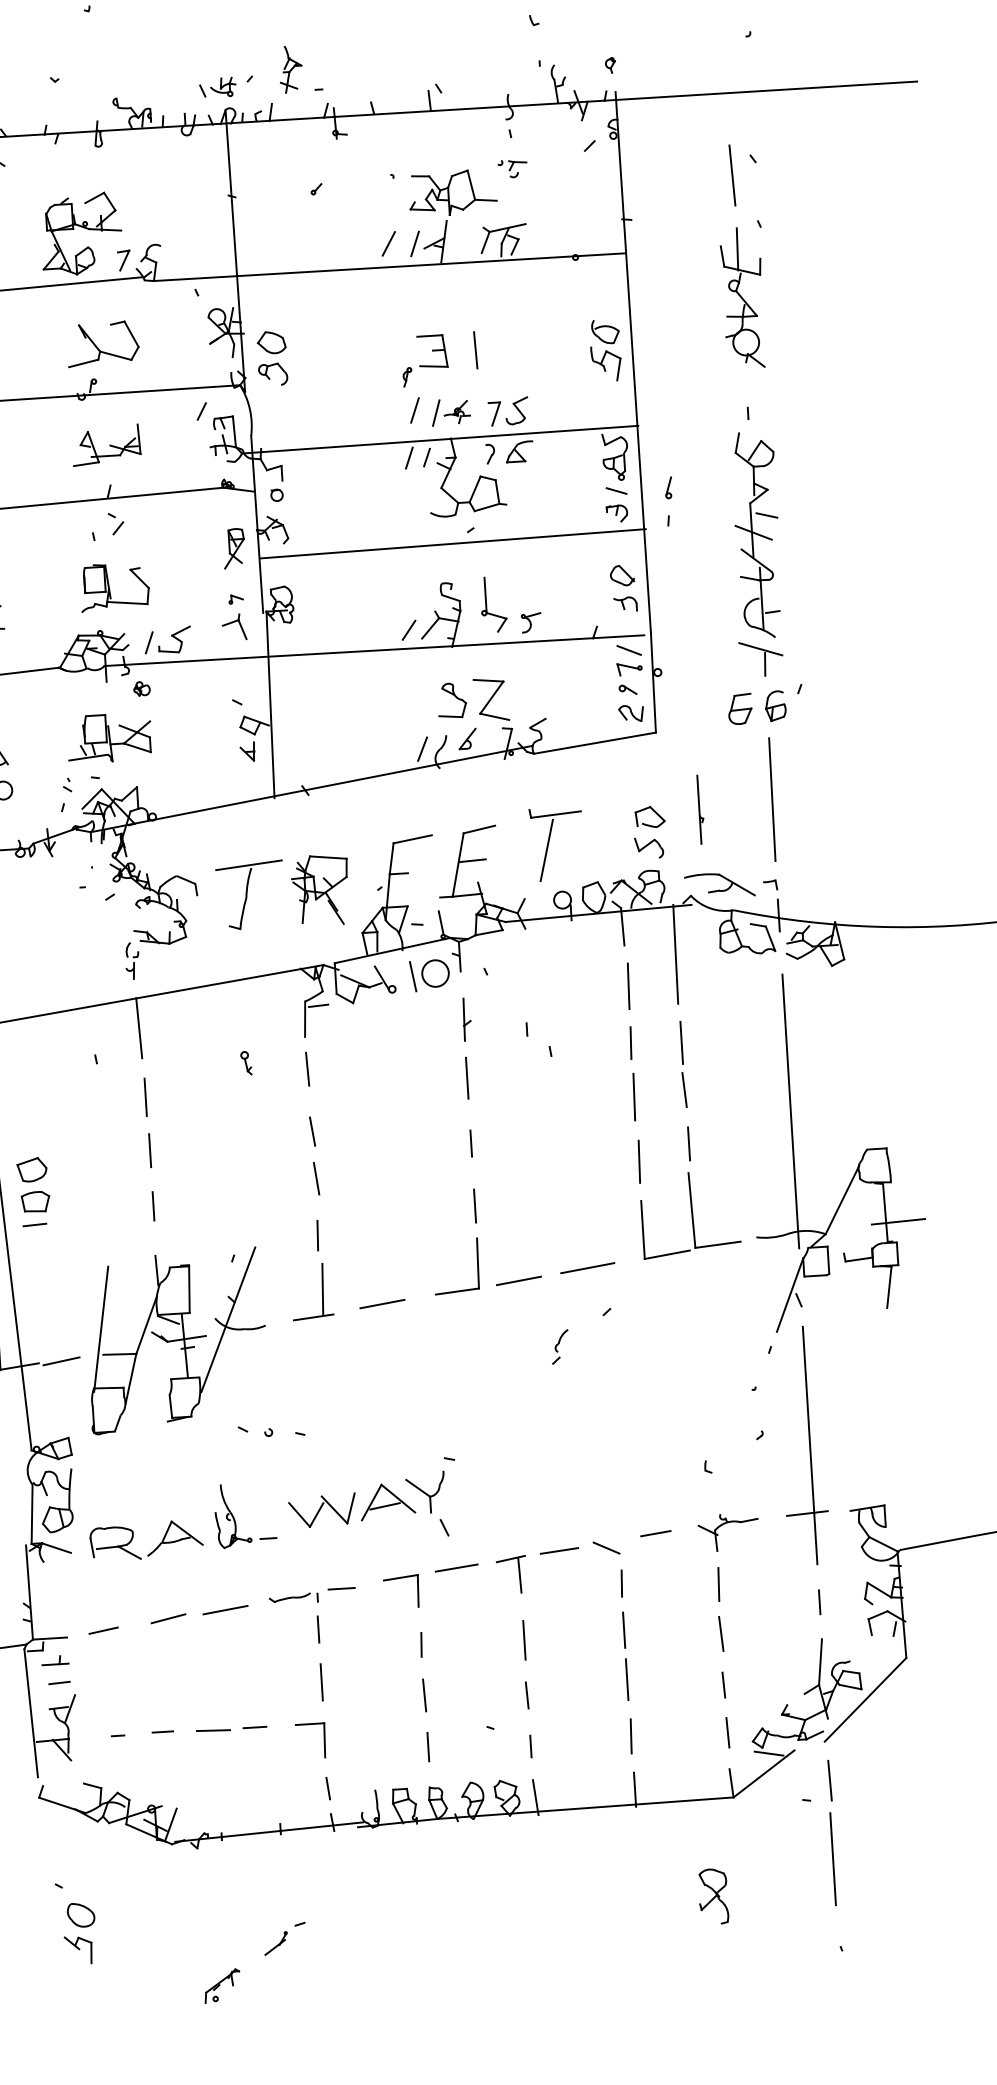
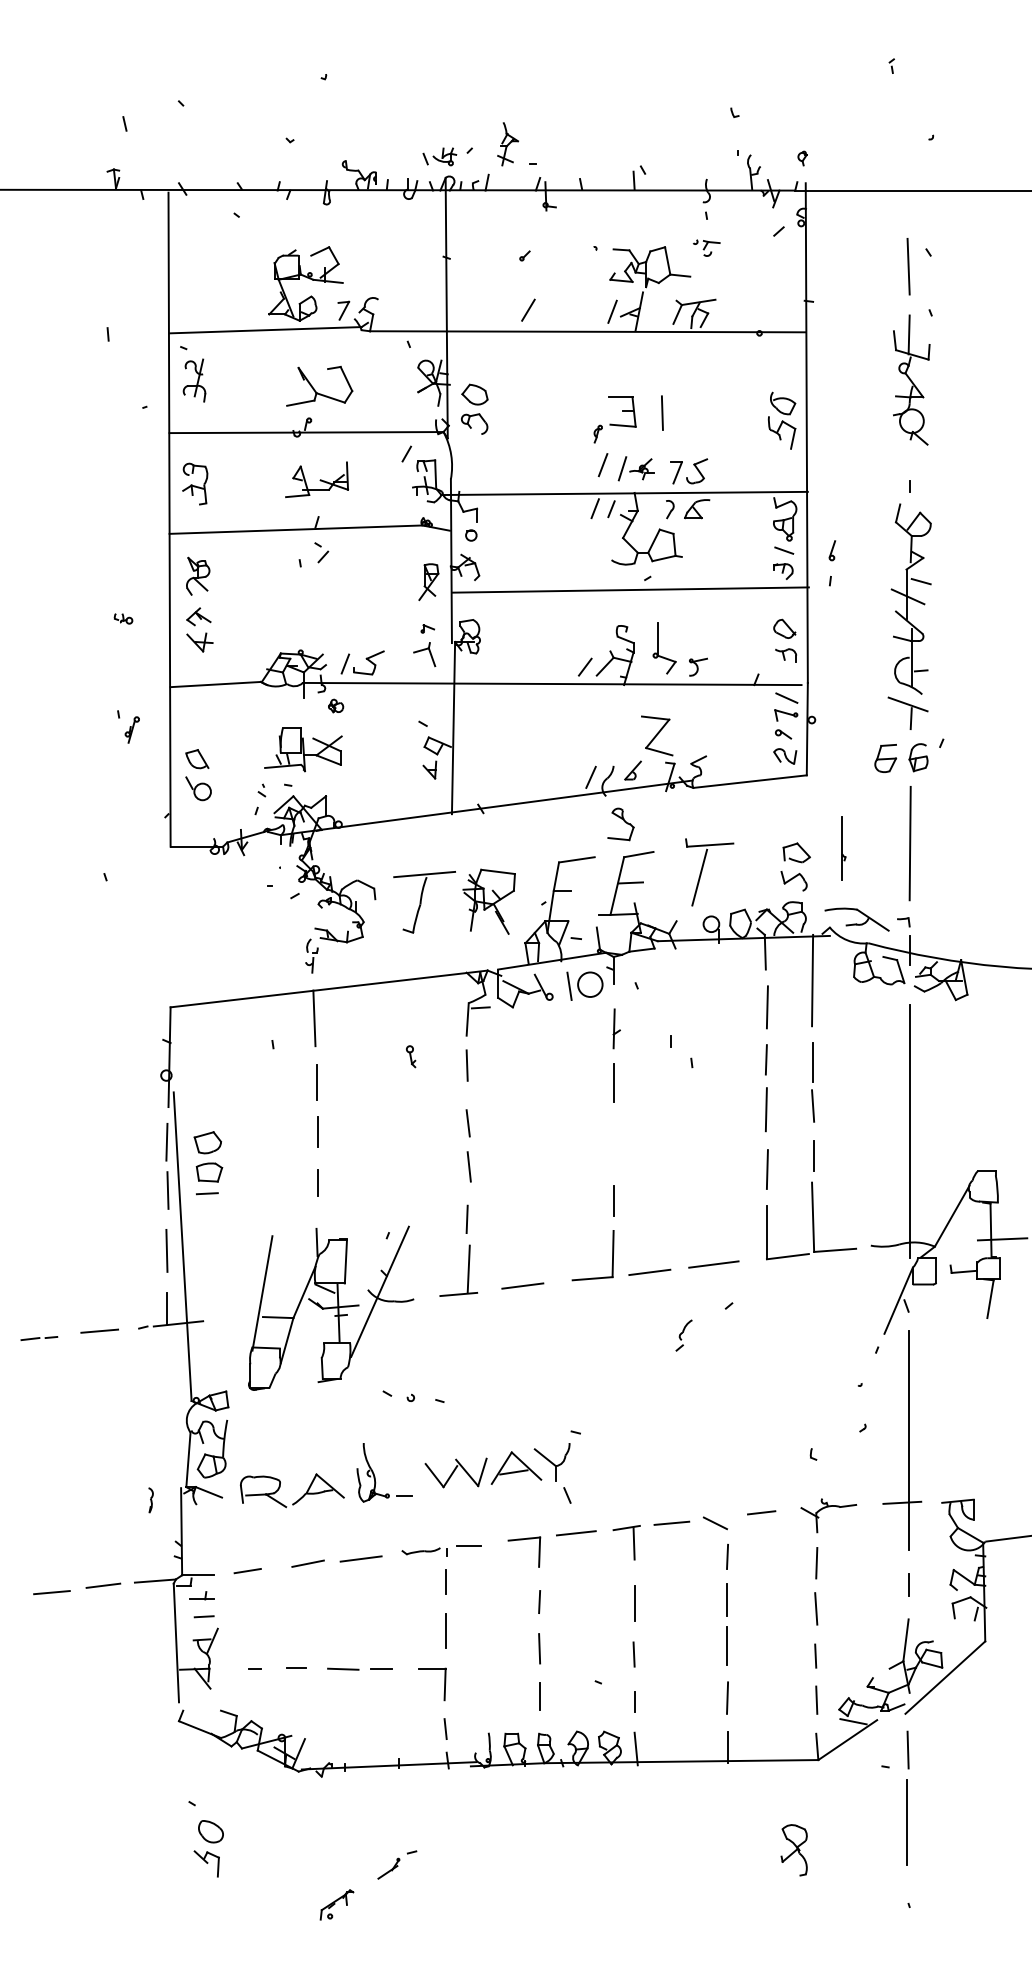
line: (388, 243) -> (528, 309), moved
part: (114, 586) -> (316, 610), removed
part: (451, 700) -> (620, 824), moved
line: (471, 1143) -> (613, 1143), removed
line: (60, 1361) -> (223, 1320), removed

